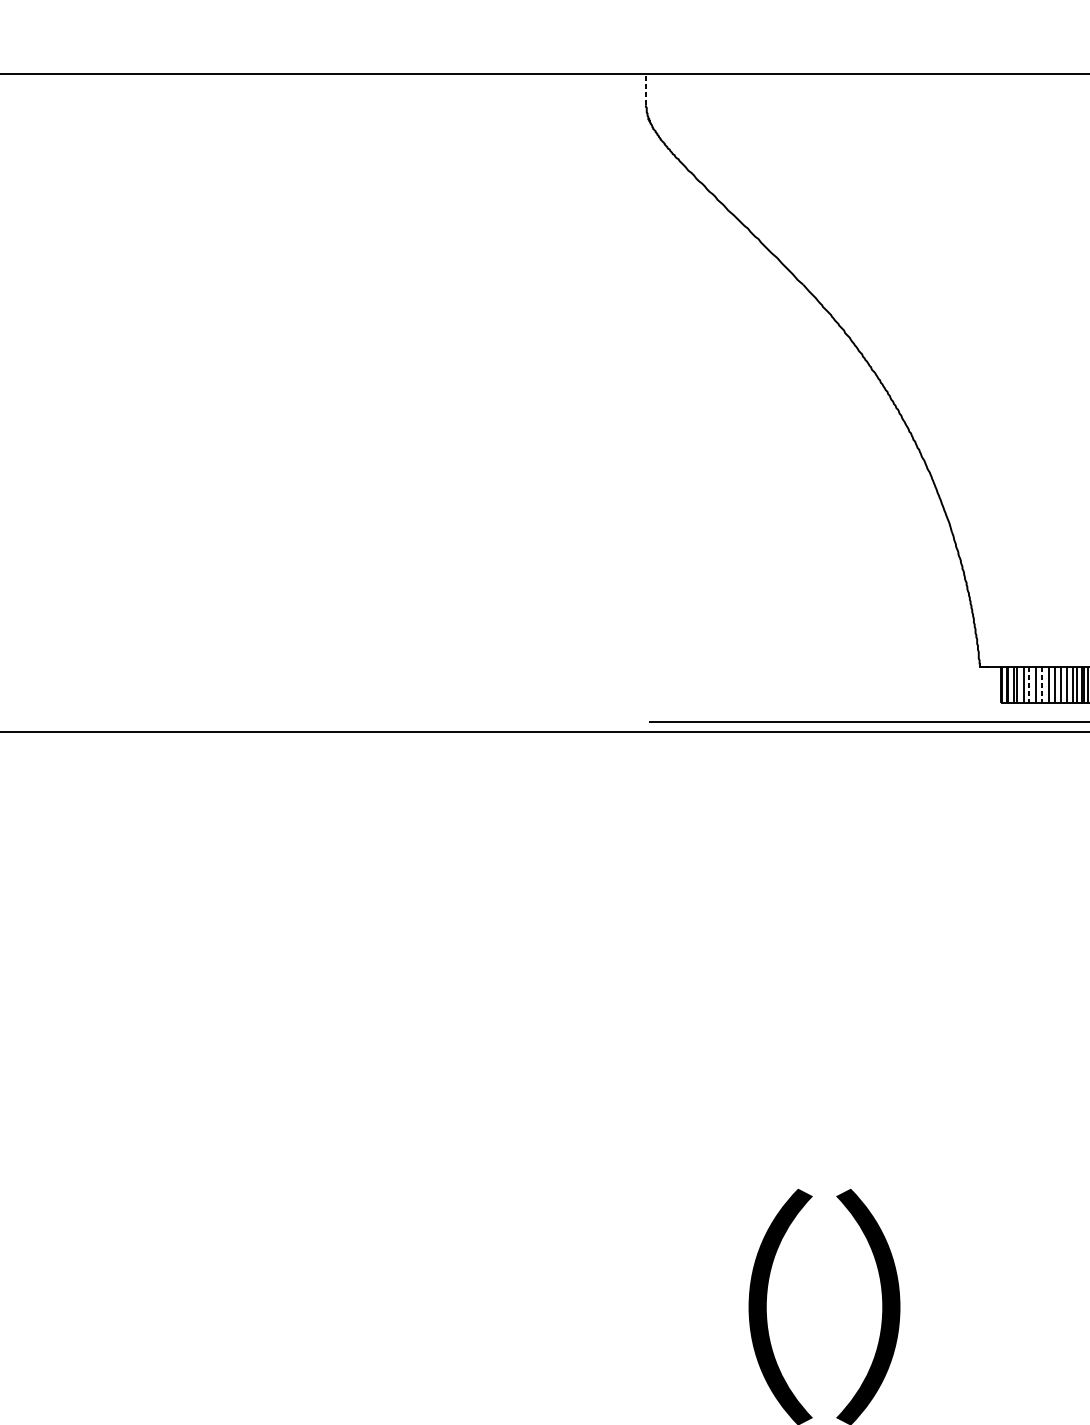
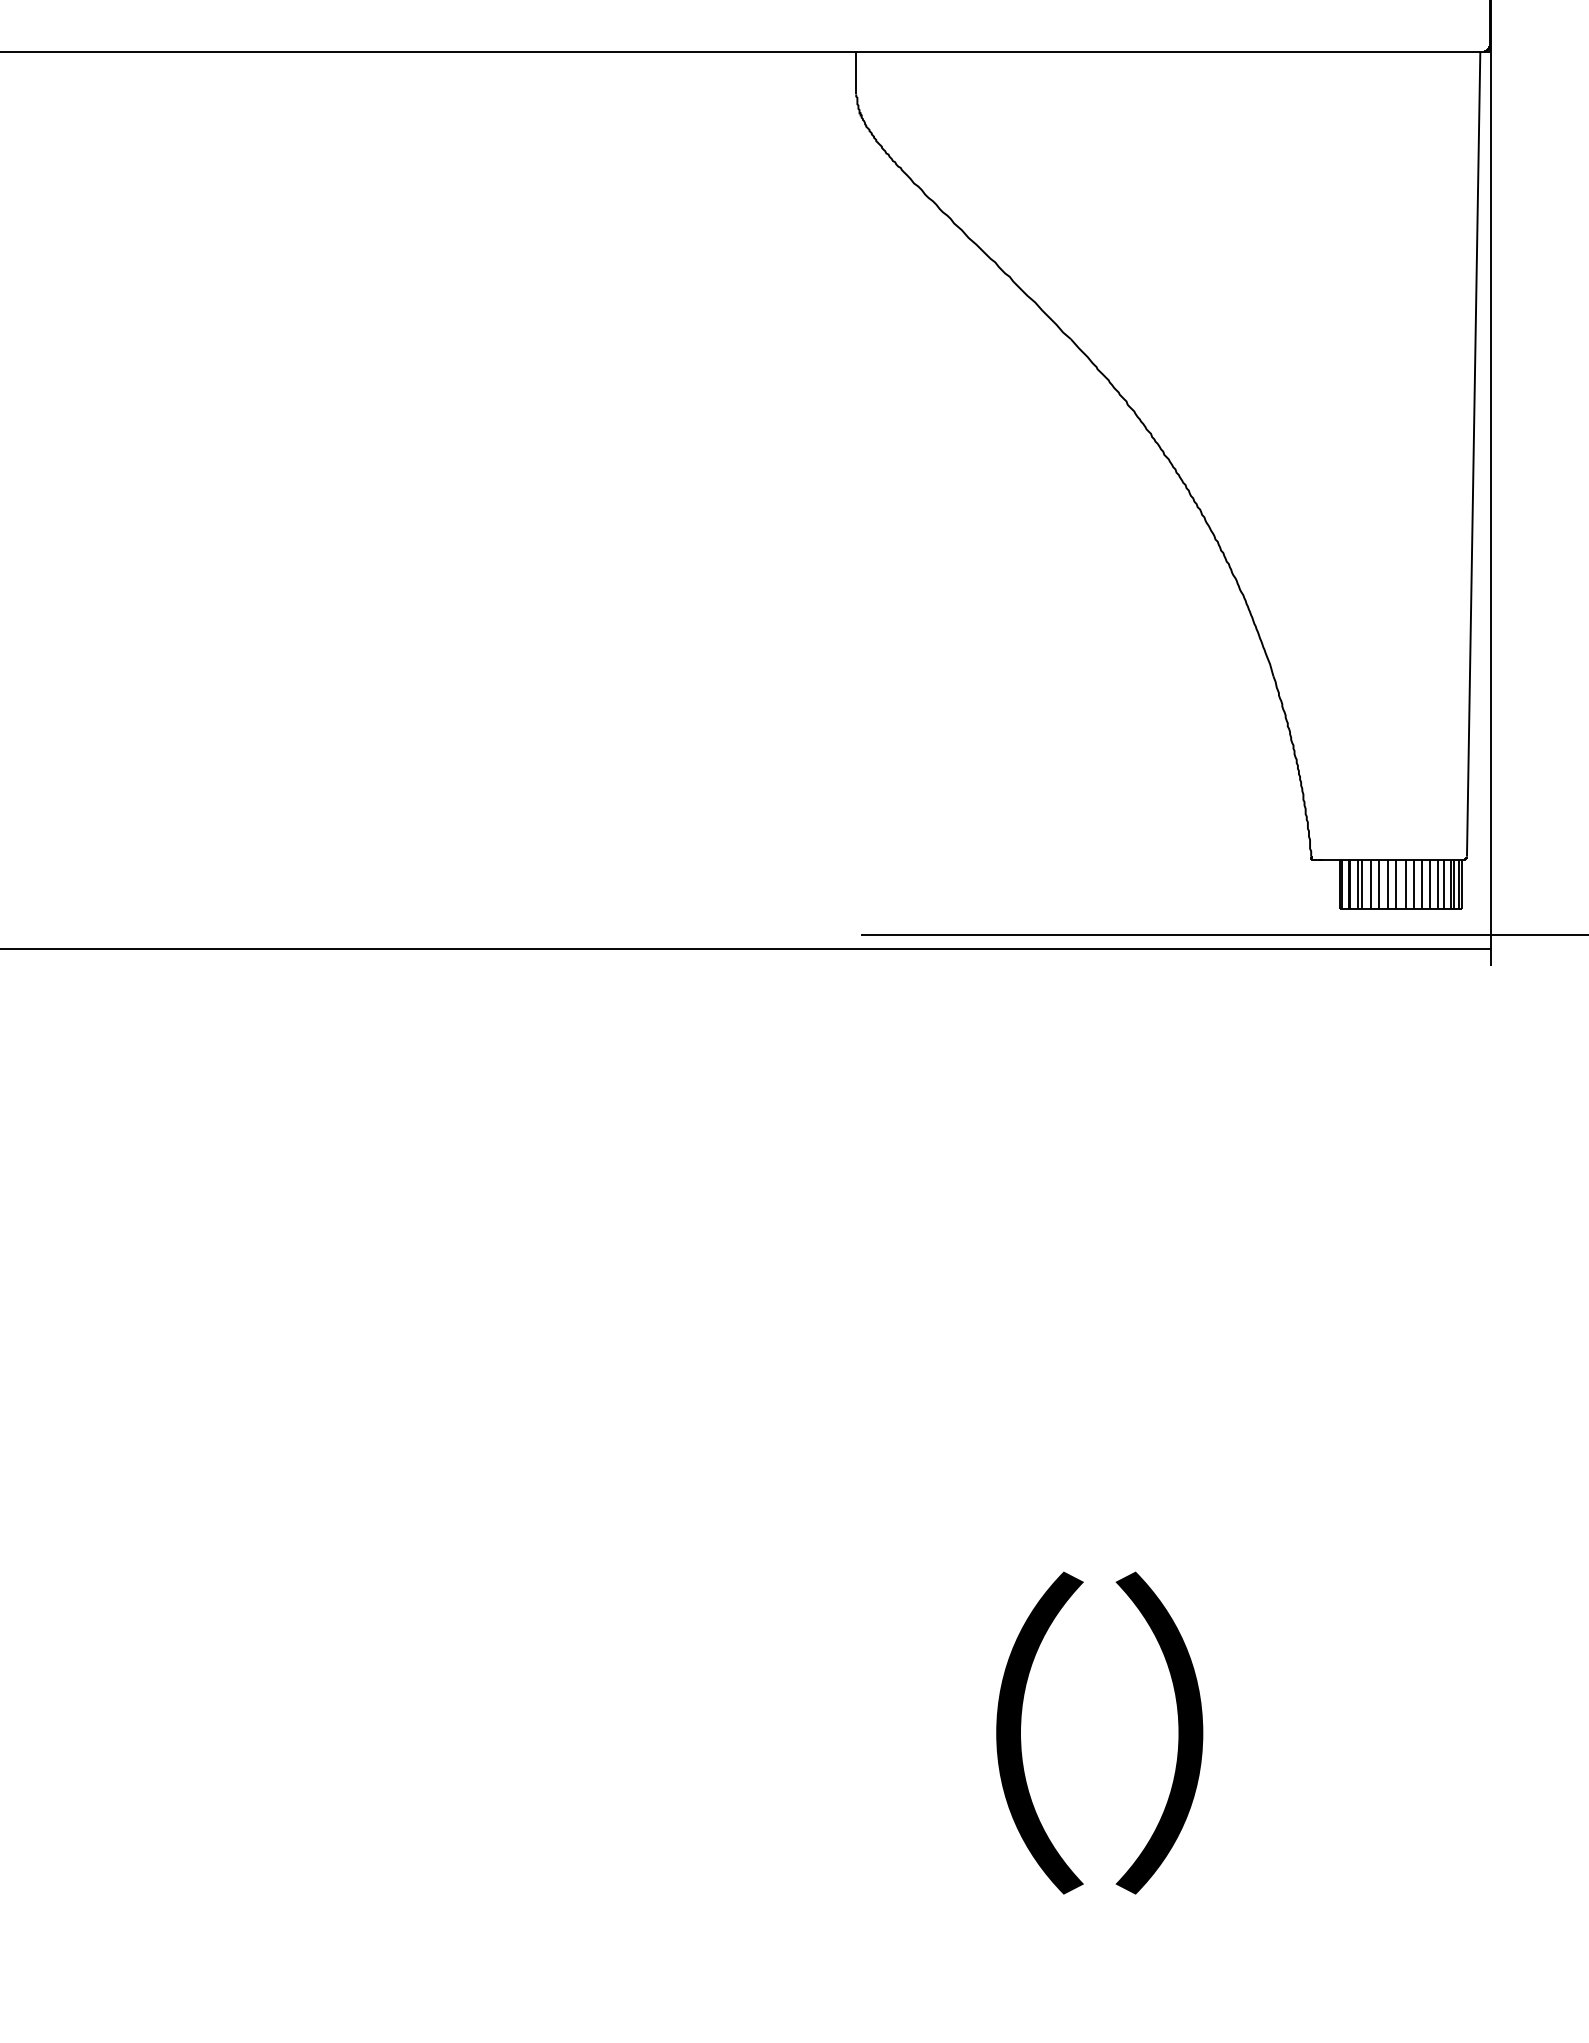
line: (646, 89) -> (856, 72), dashed -> solid
line: (1029, 684) -> (1379, 884), dashed -> solid
line: (1041, 684) -> (1395, 884), dashed -> solid

